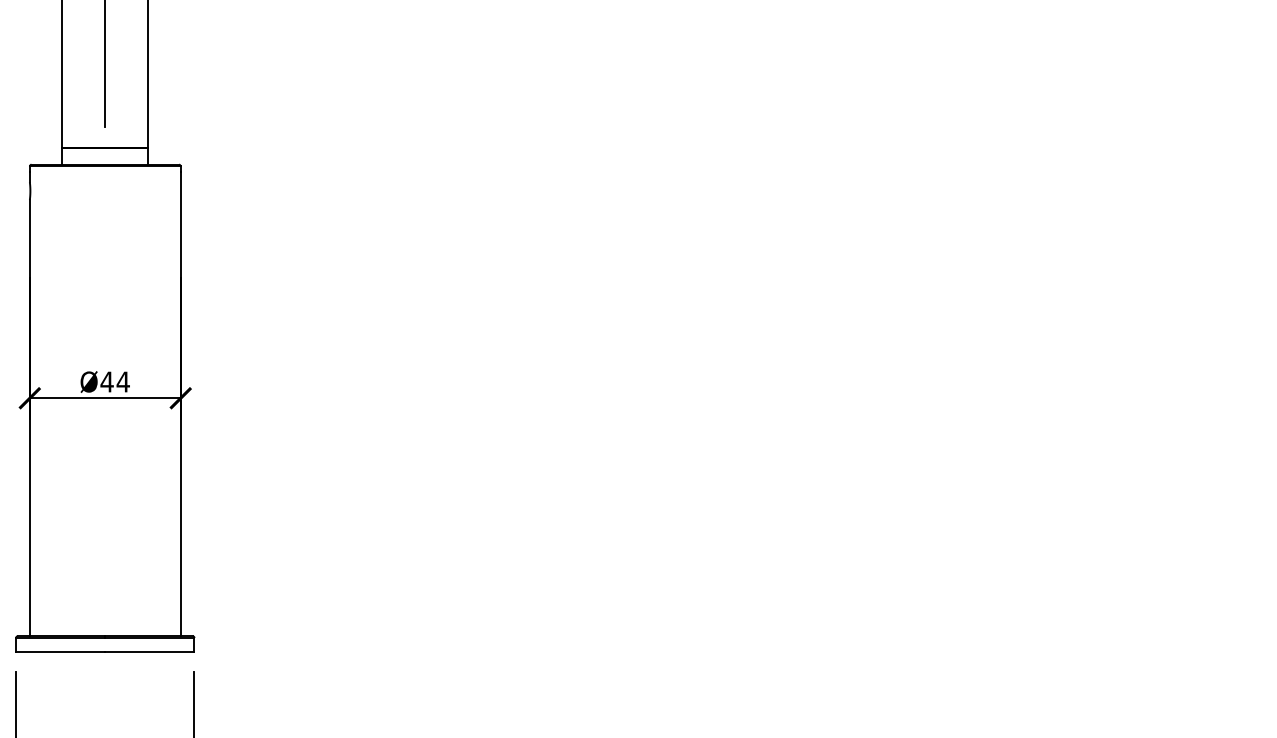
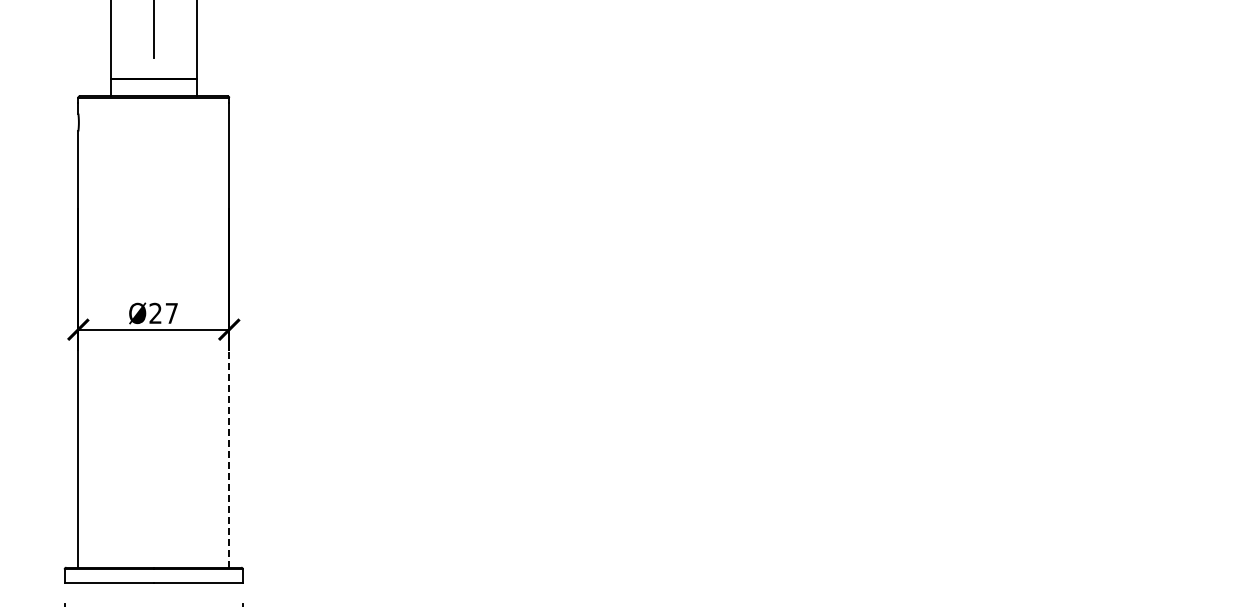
text: (114, 381) -> (163, 312), Ø44 -> Ø27
line: (180, 527) -> (229, 458), solid -> dashed

